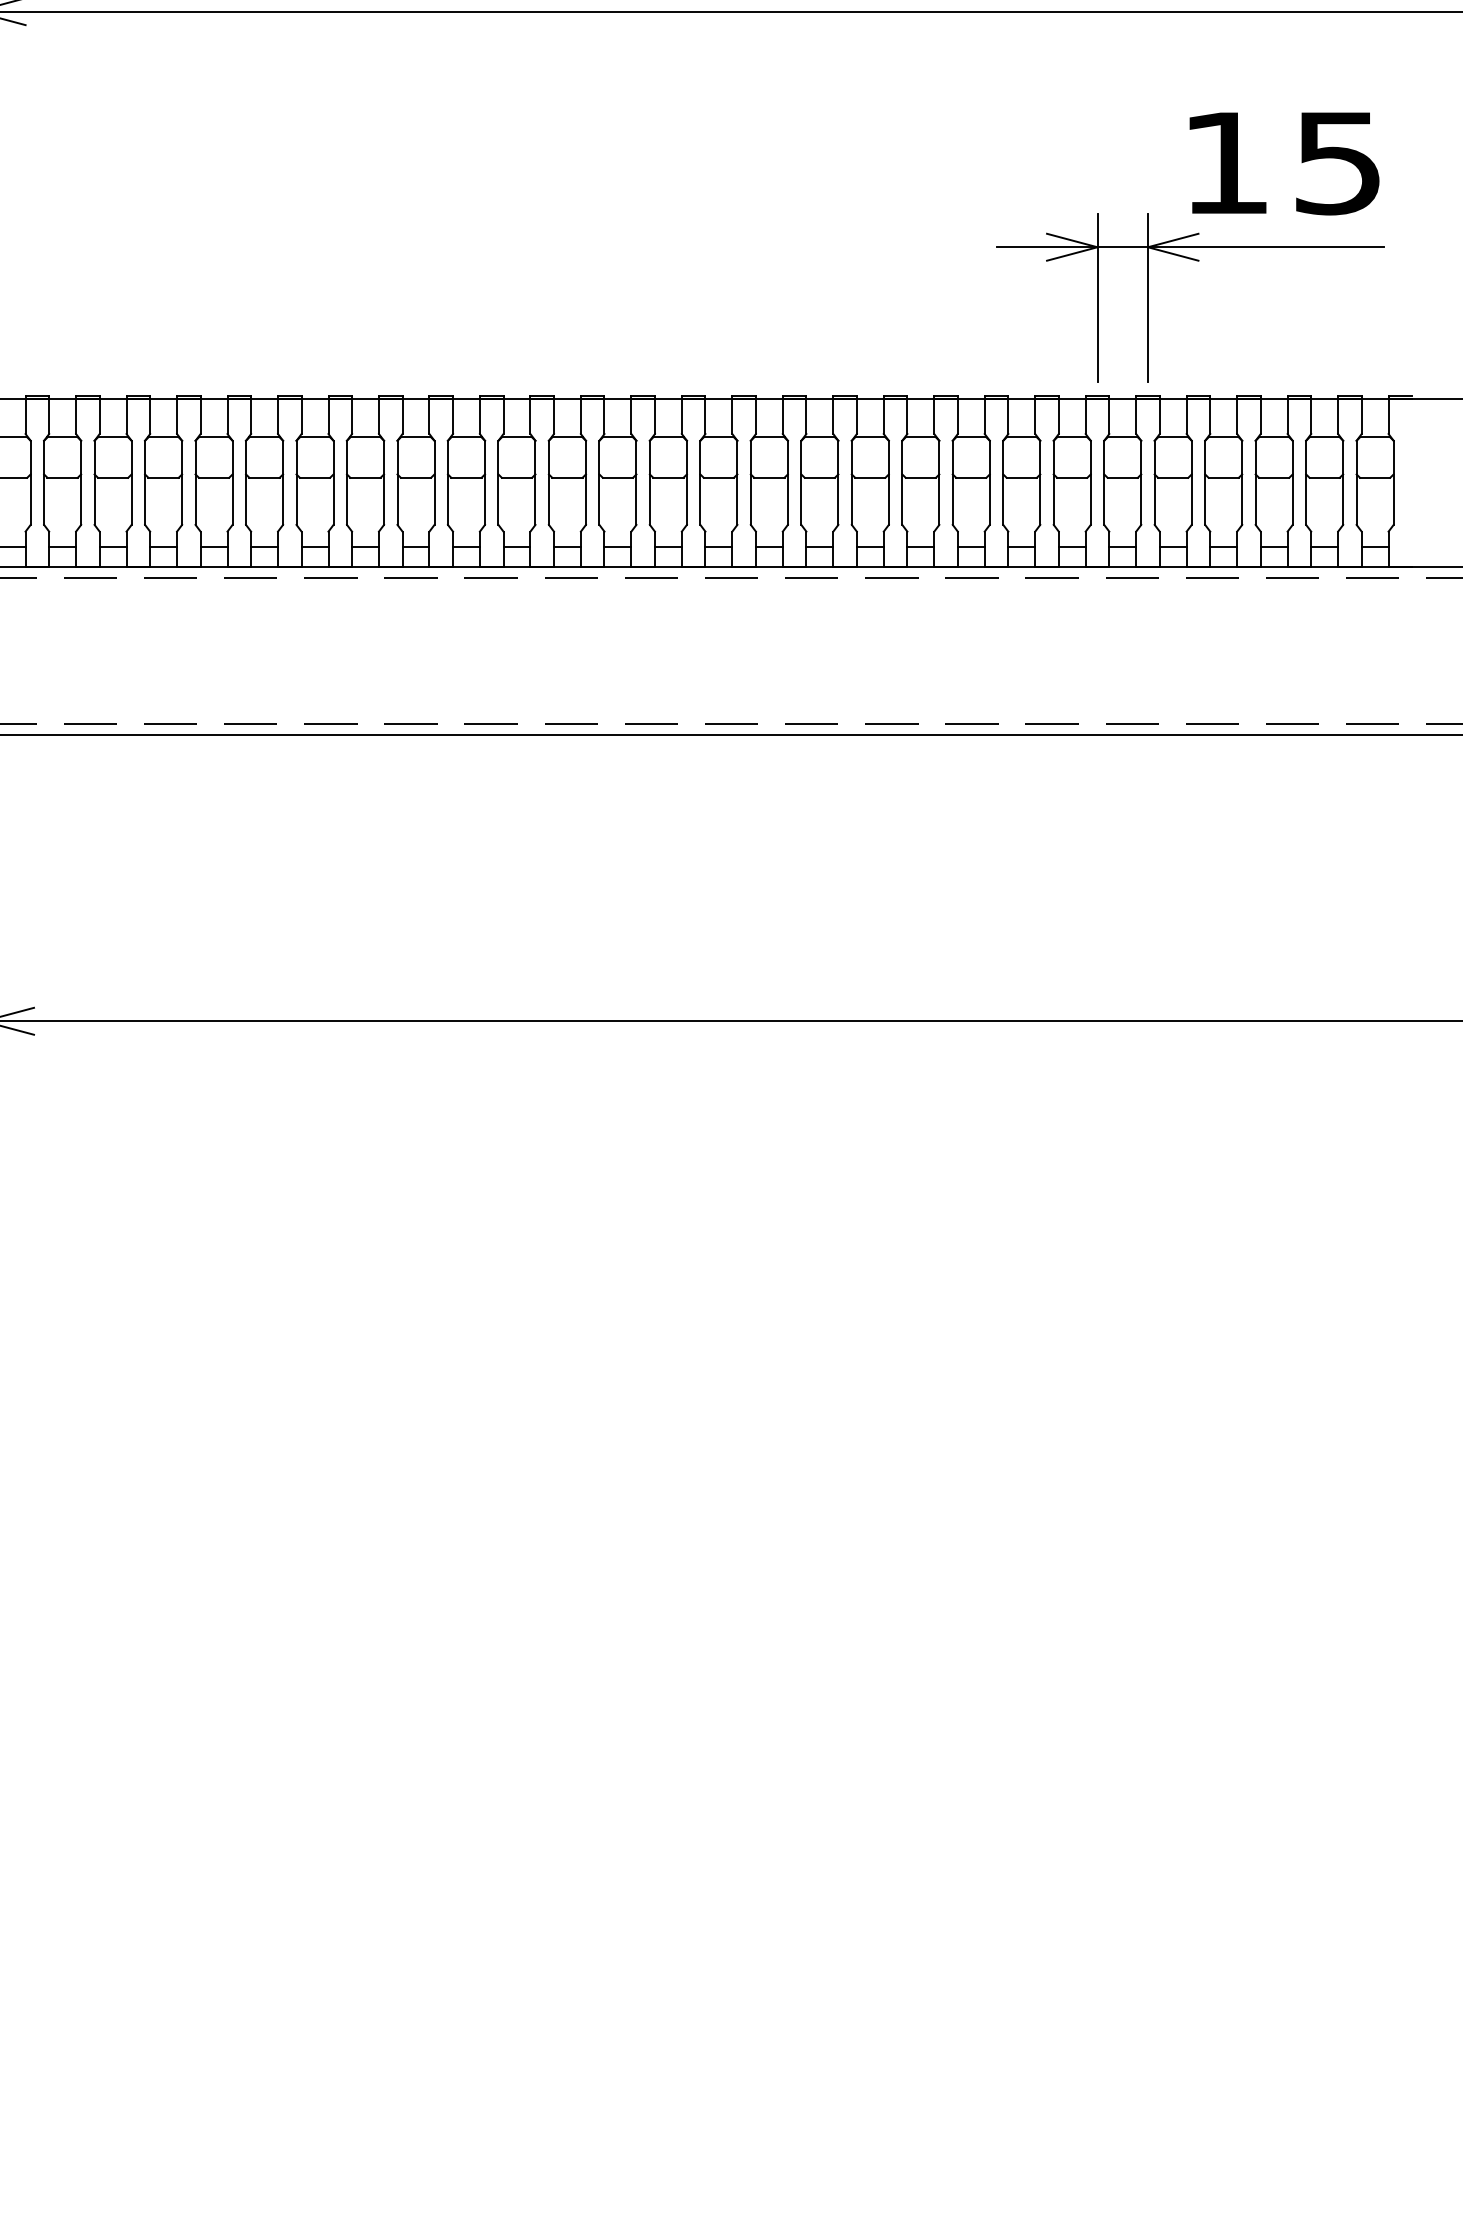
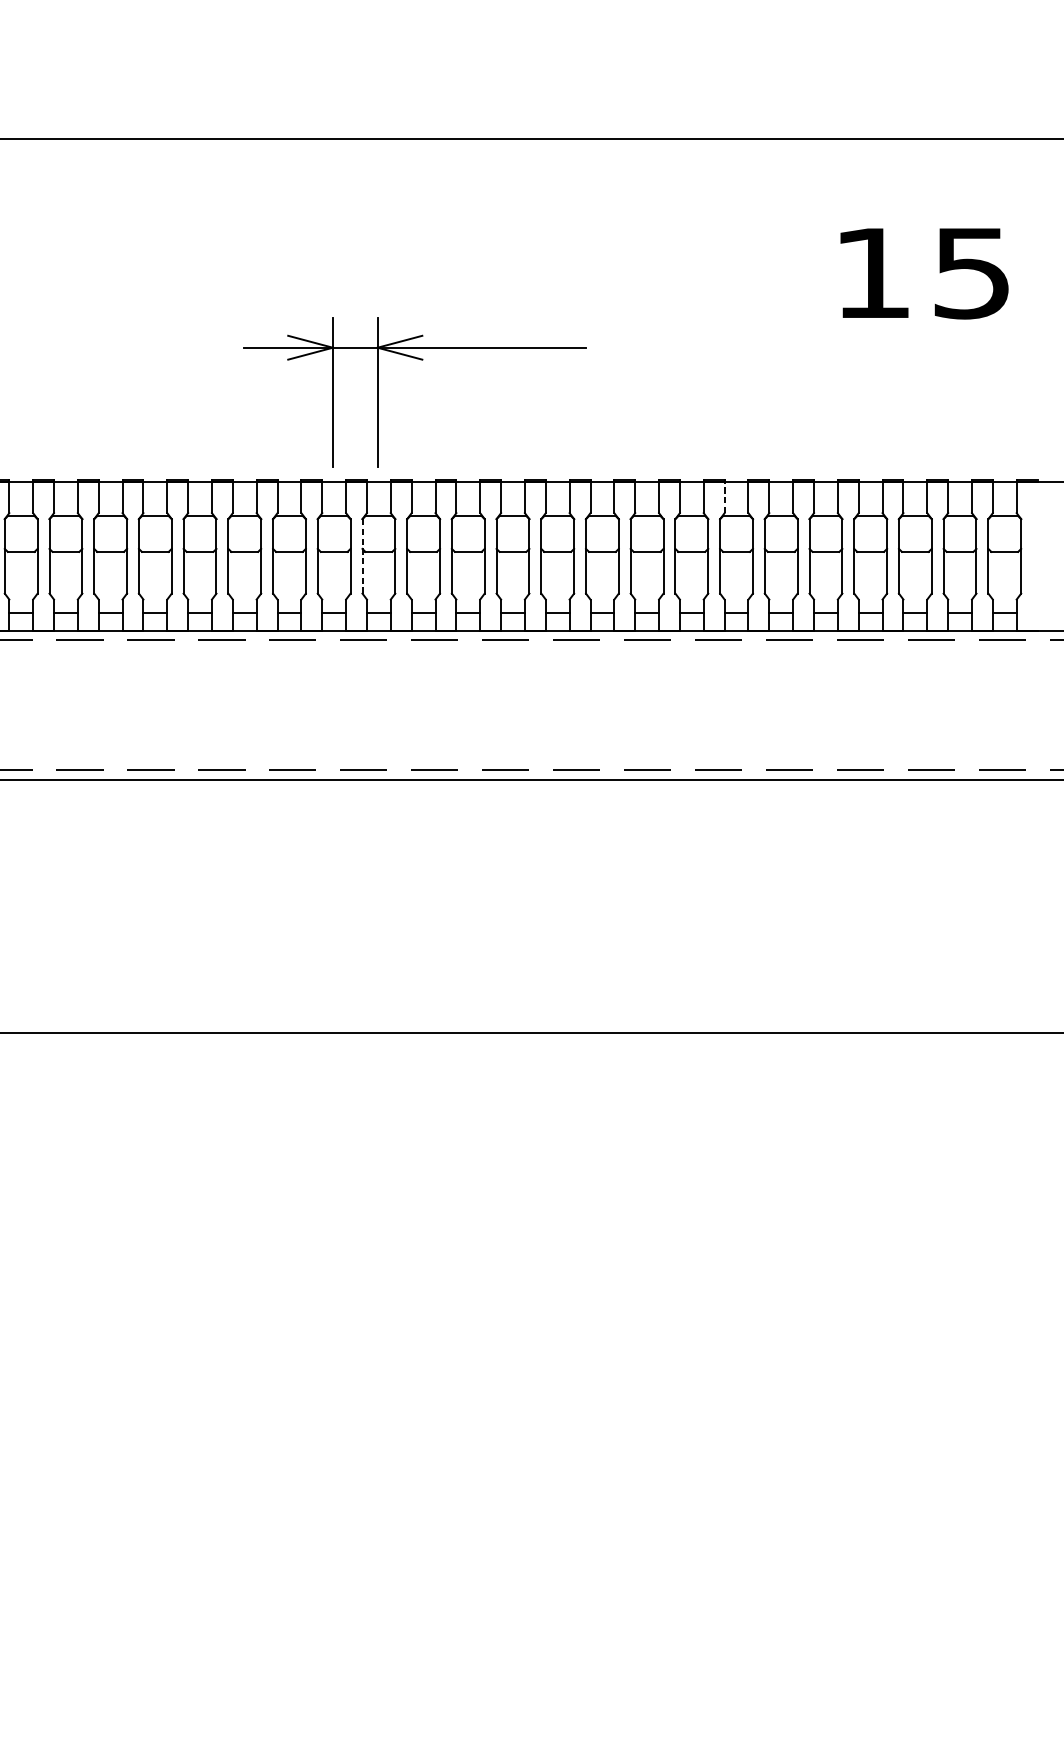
part: (1196, 261) -> (420, 360), moved
line: (1058, 416) -> (724, 497), solid -> dashed
line: (649, 482) -> (362, 556), solid -> dashed

